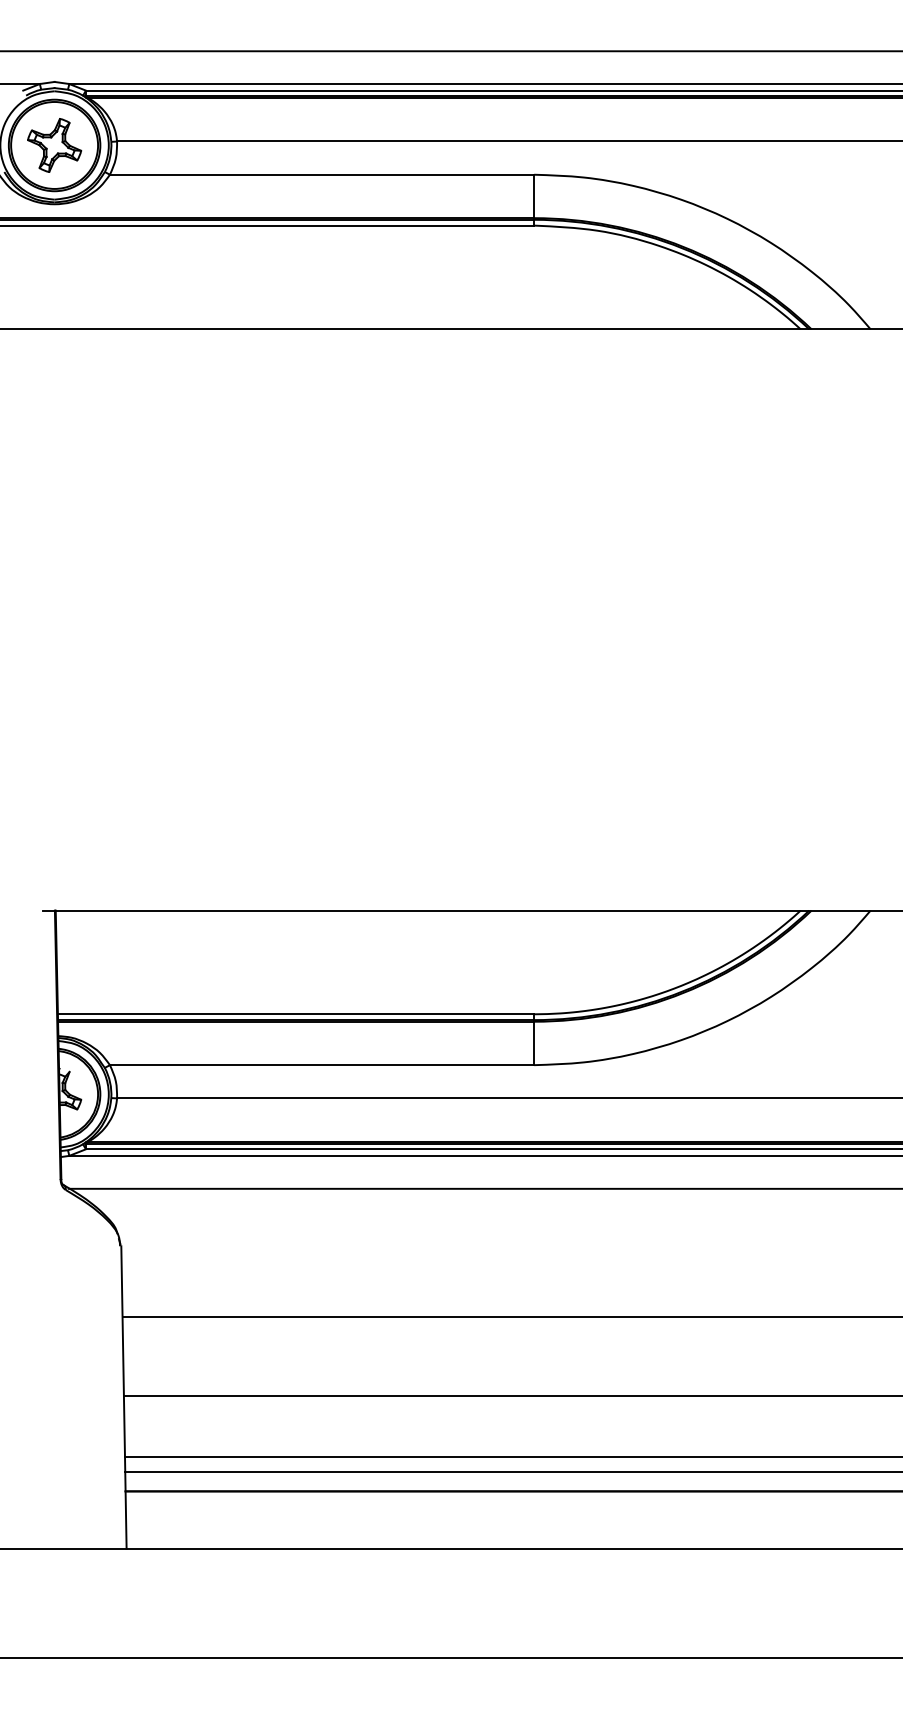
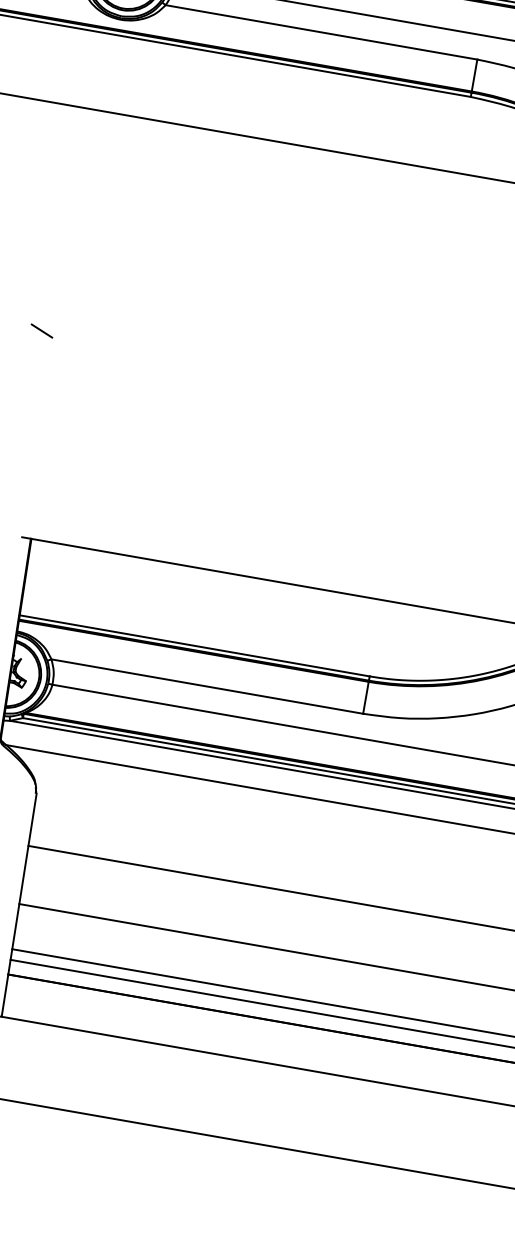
line: (21, 633) -> (41, 330), added

